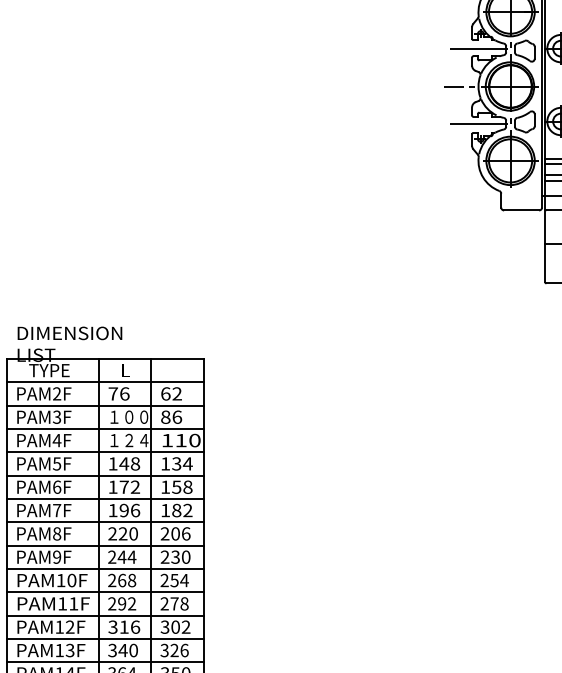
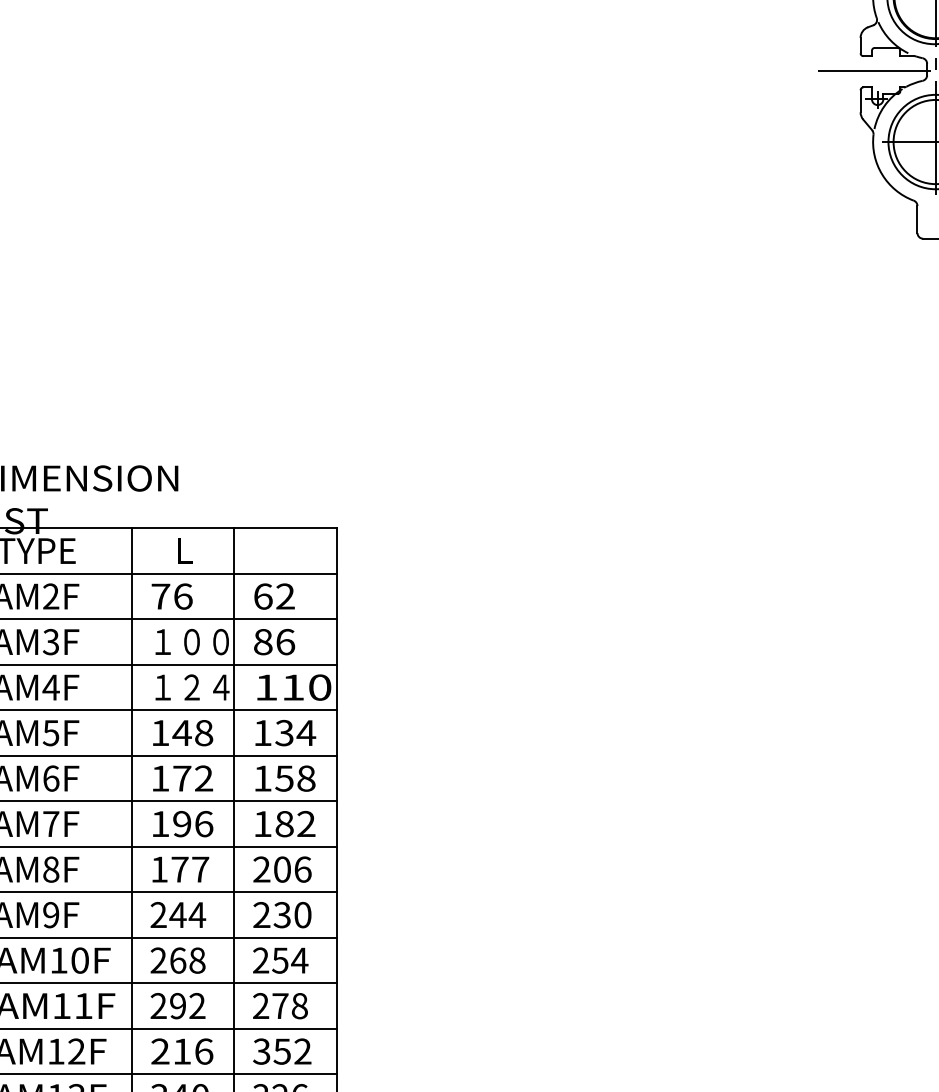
text: (122, 533) -> (178, 868), 220 -> 177
text: (175, 626) -> (282, 1050), 302 -> 352
text: (112, 627) -> (159, 1052), 316 -> 216

